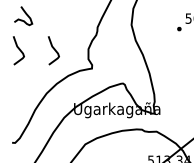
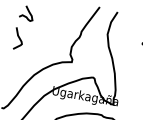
curve: (53, 49) -> (45, 42), removed

